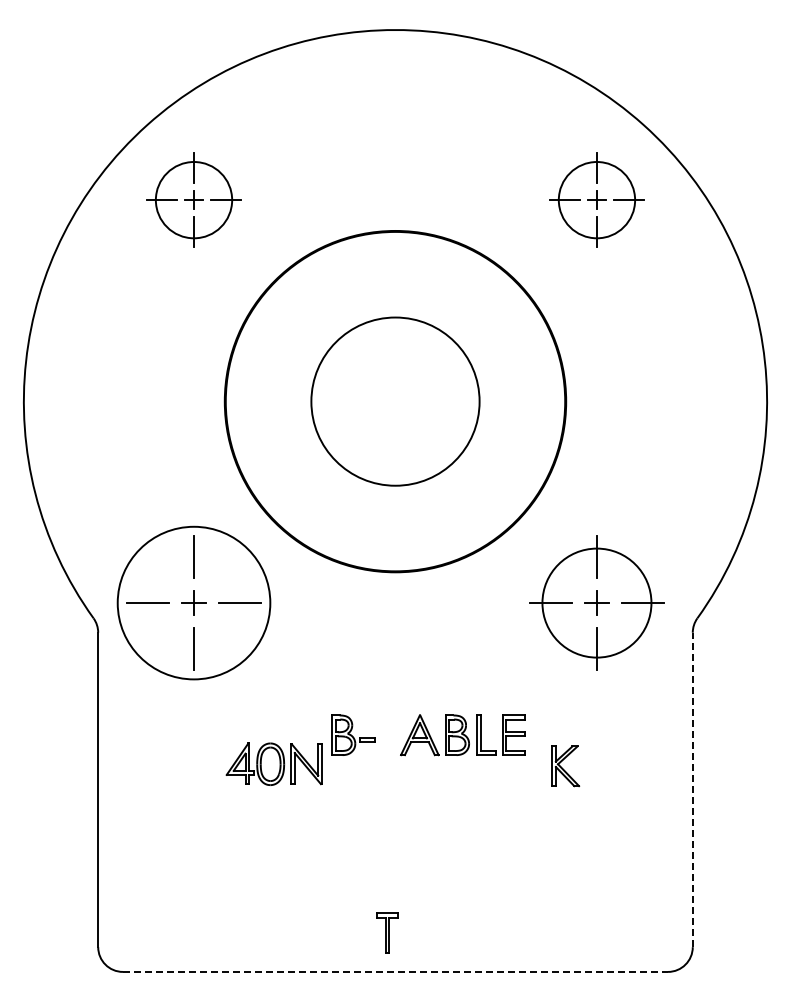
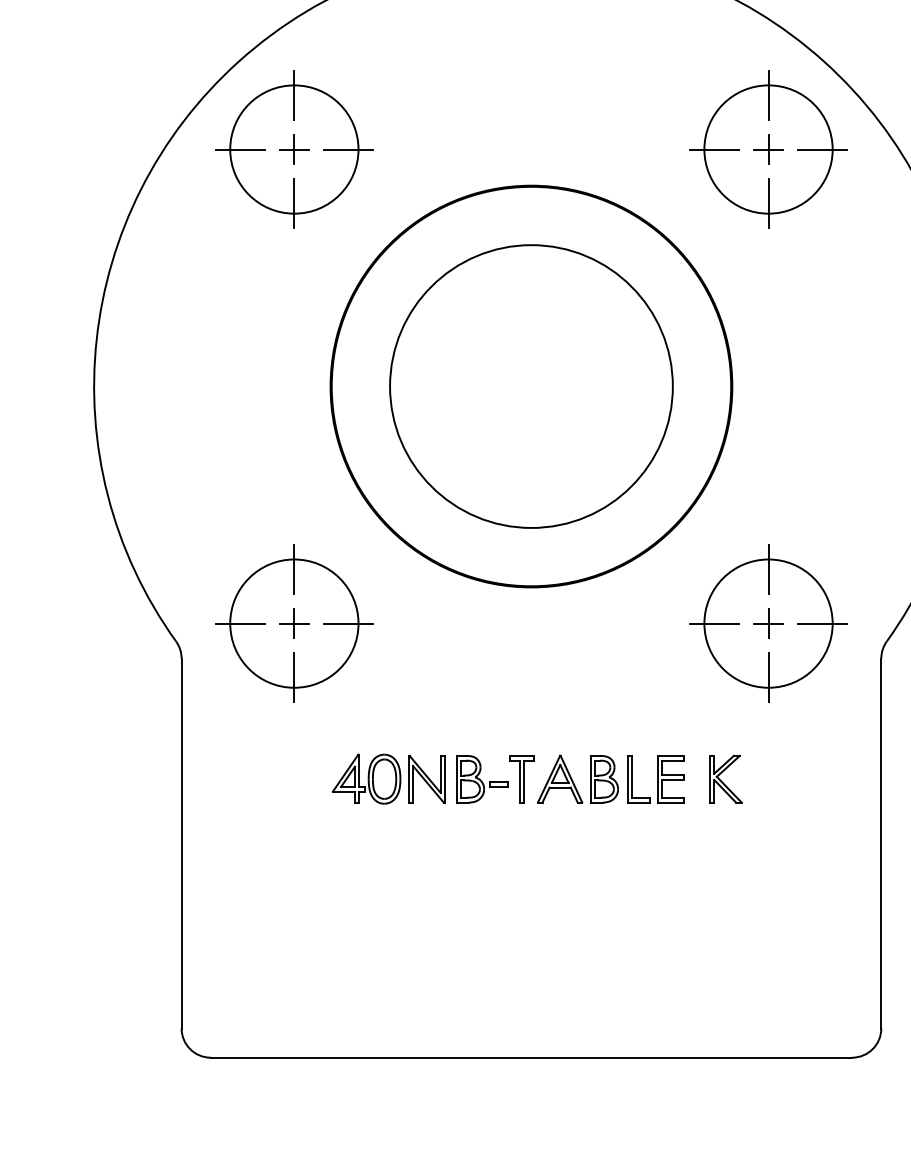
part: (193, 199) -> (293, 148), size x1.43
part: (596, 199) -> (767, 148), size x1.43
circle: (395, 401) -> (531, 386), size x1.43
circle: (193, 602) -> (293, 622), size x0.71
part: (273, 763) -> (387, 778), moved
part: (565, 766) -> (725, 779), moved
line: (692, 789) -> (880, 842), dashed -> solid
part: (387, 932) -> (522, 778), moved
line: (395, 971) -> (531, 1057), dashed -> solid

